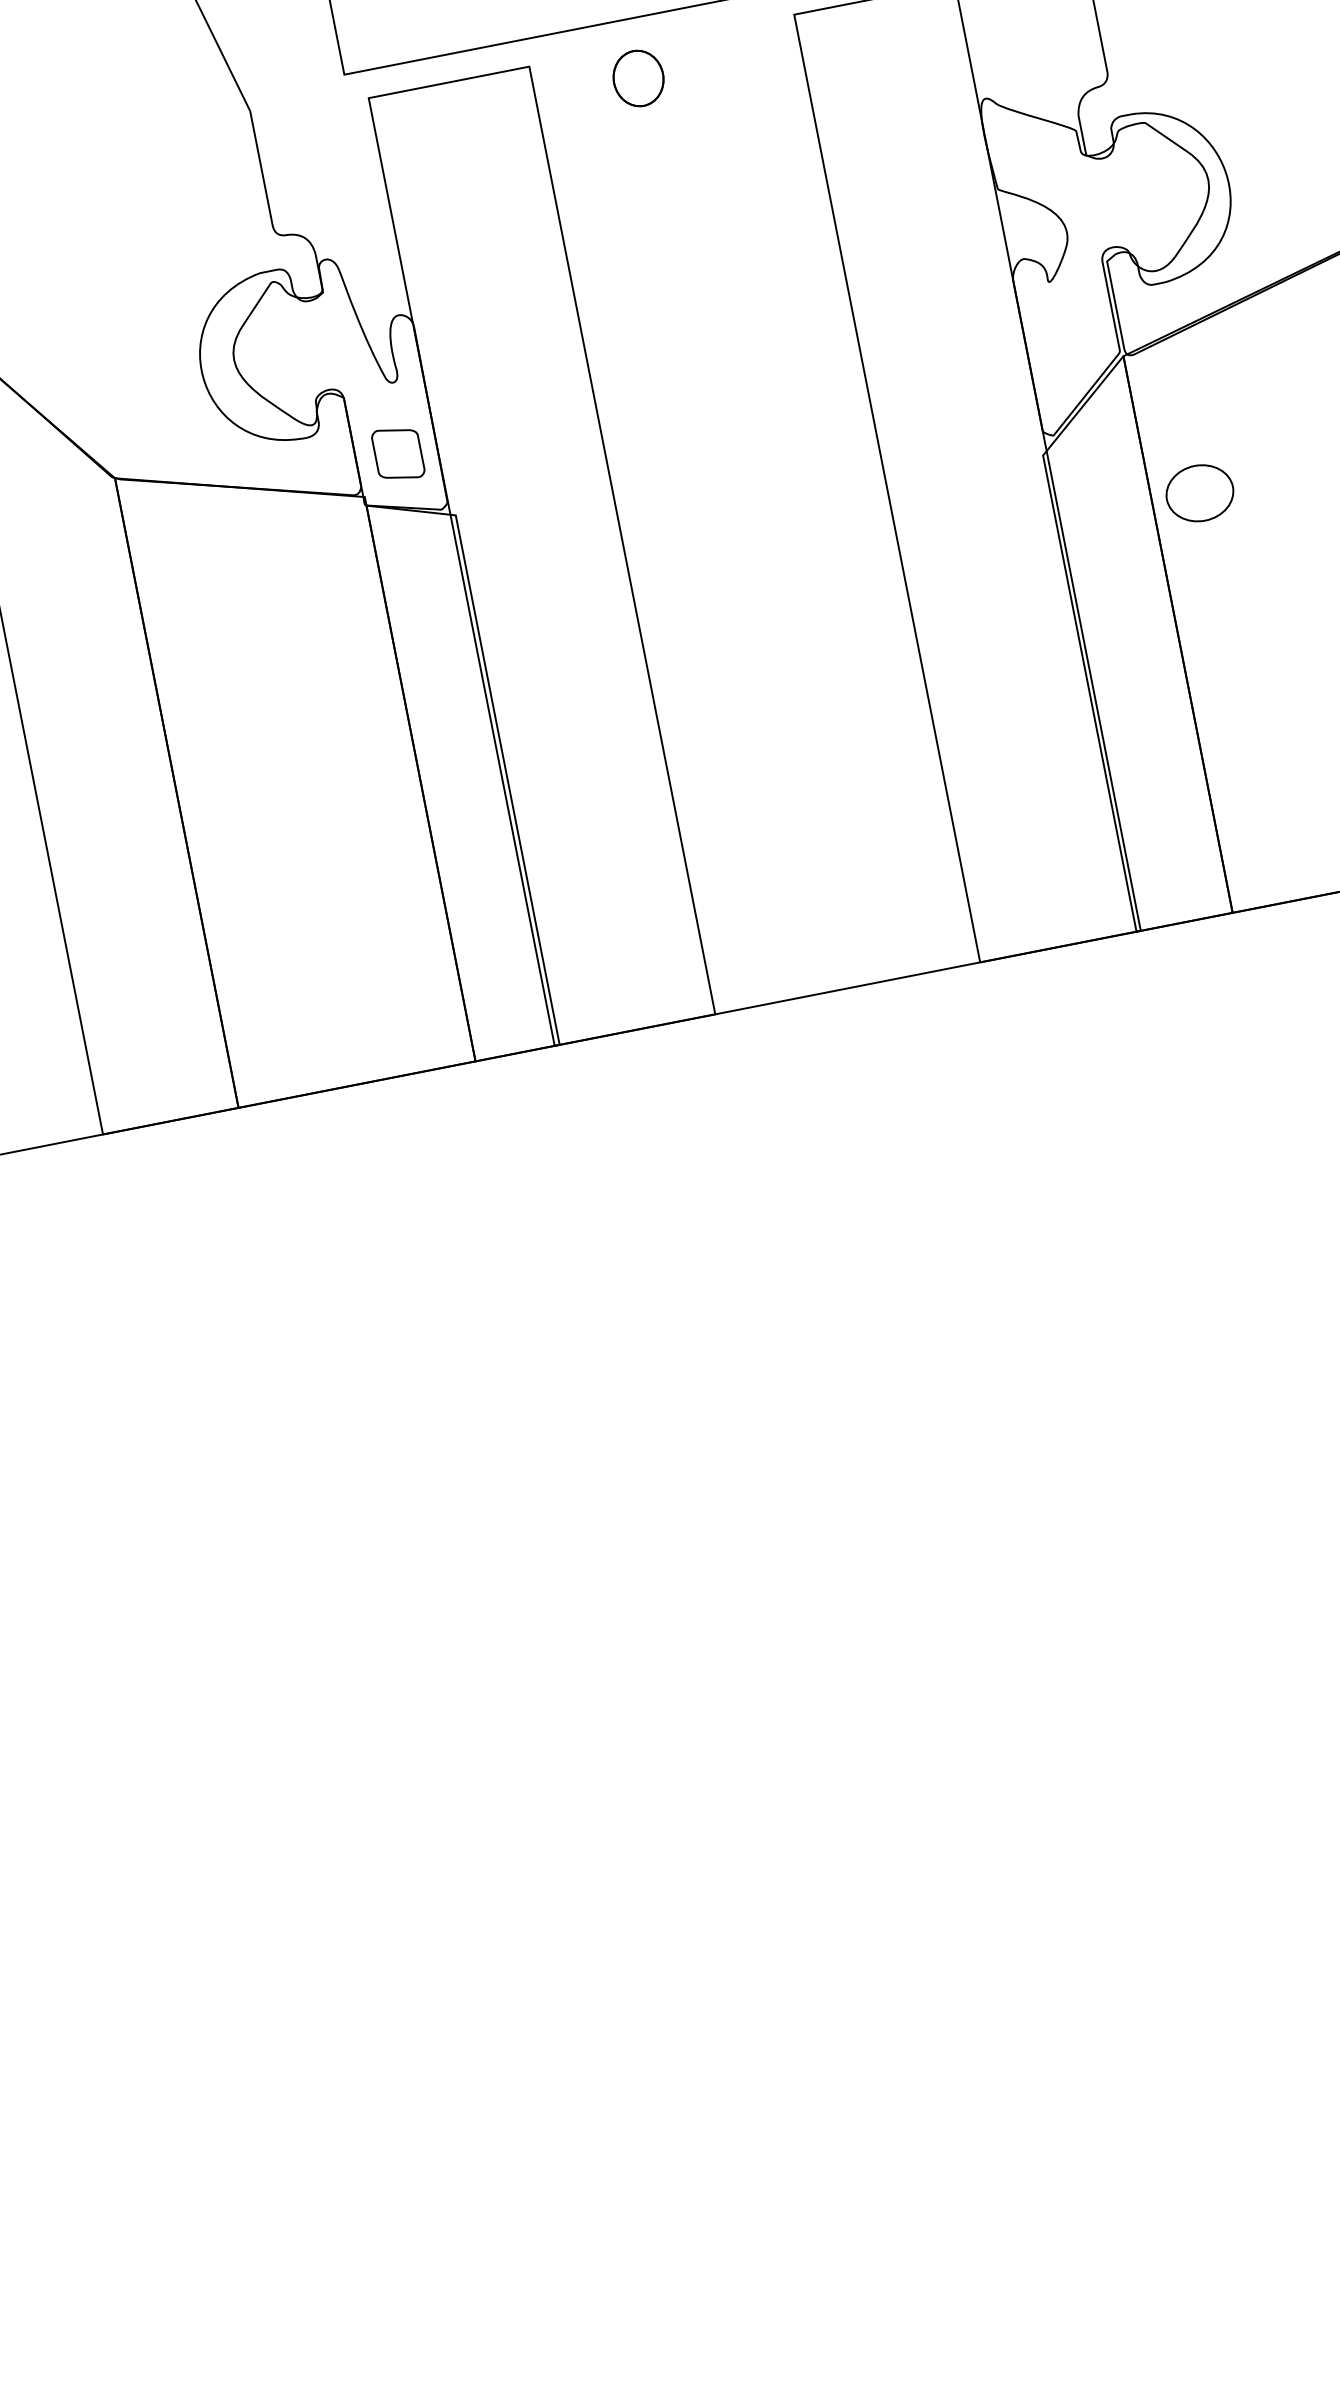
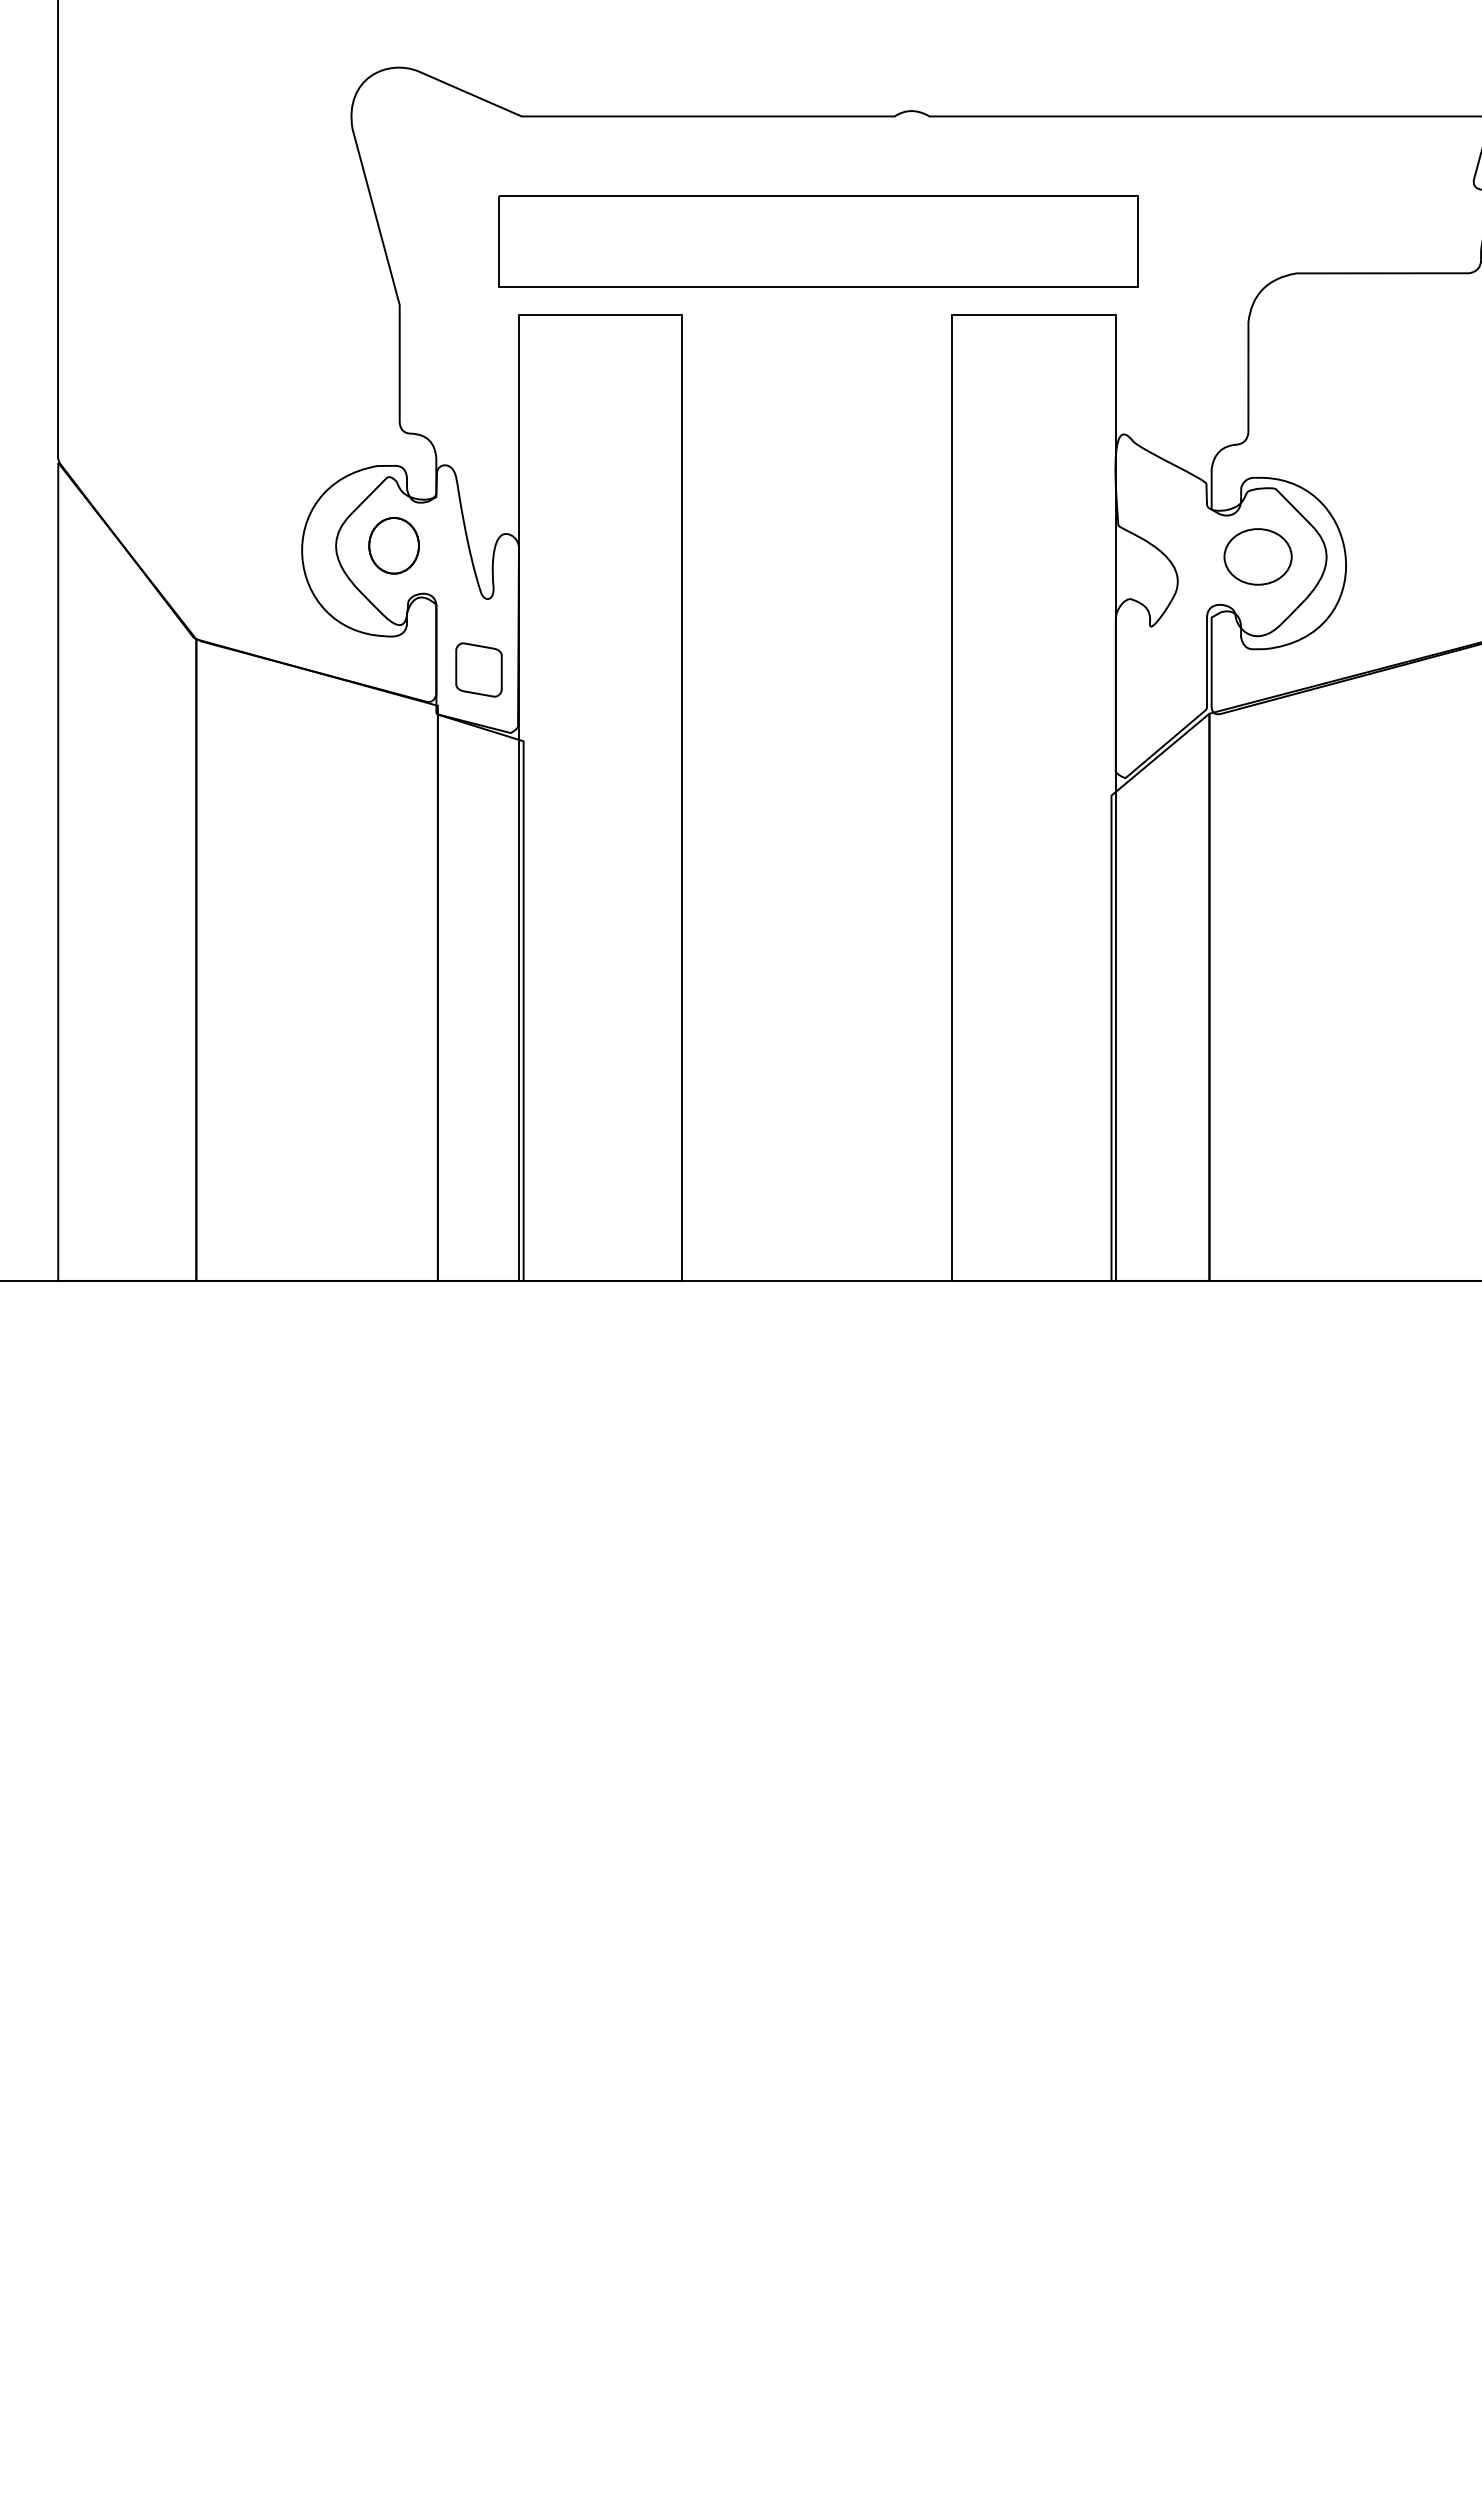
part: (637, 78) -> (393, 545), moved
part: (1199, 493) -> (1257, 556), moved

